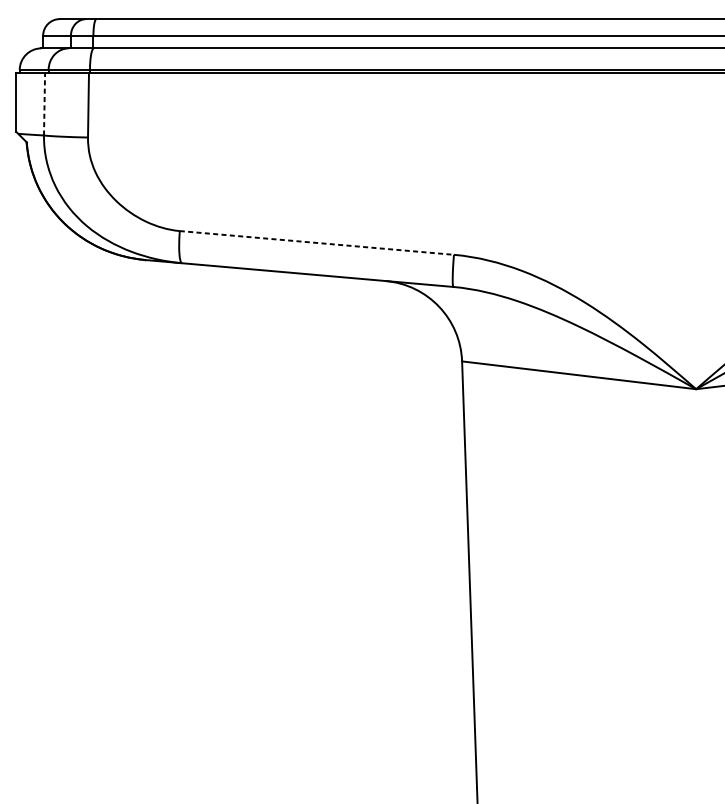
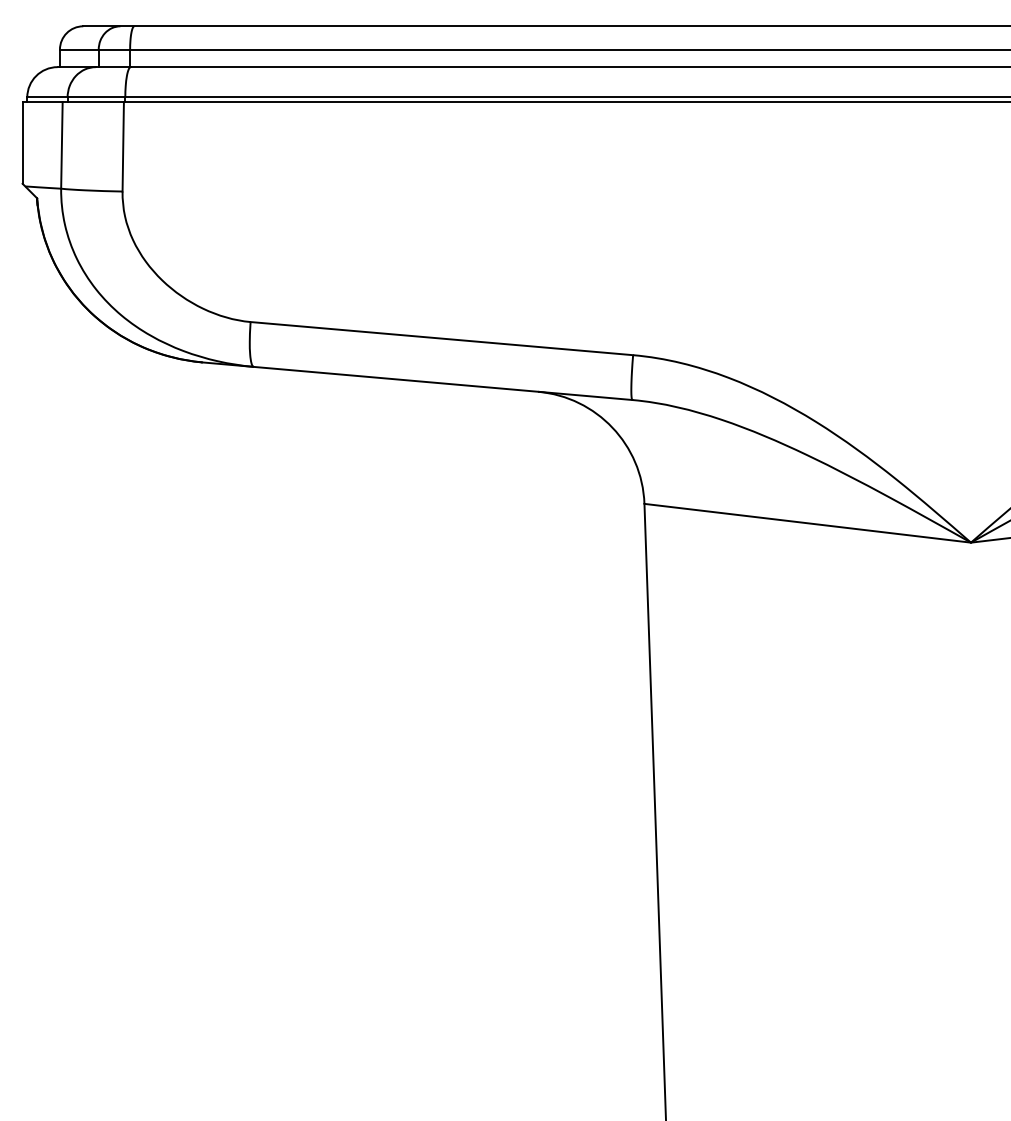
line: (44, 103) -> (61, 144), dashed -> solid
line: (316, 242) -> (441, 338), dashed -> solid

